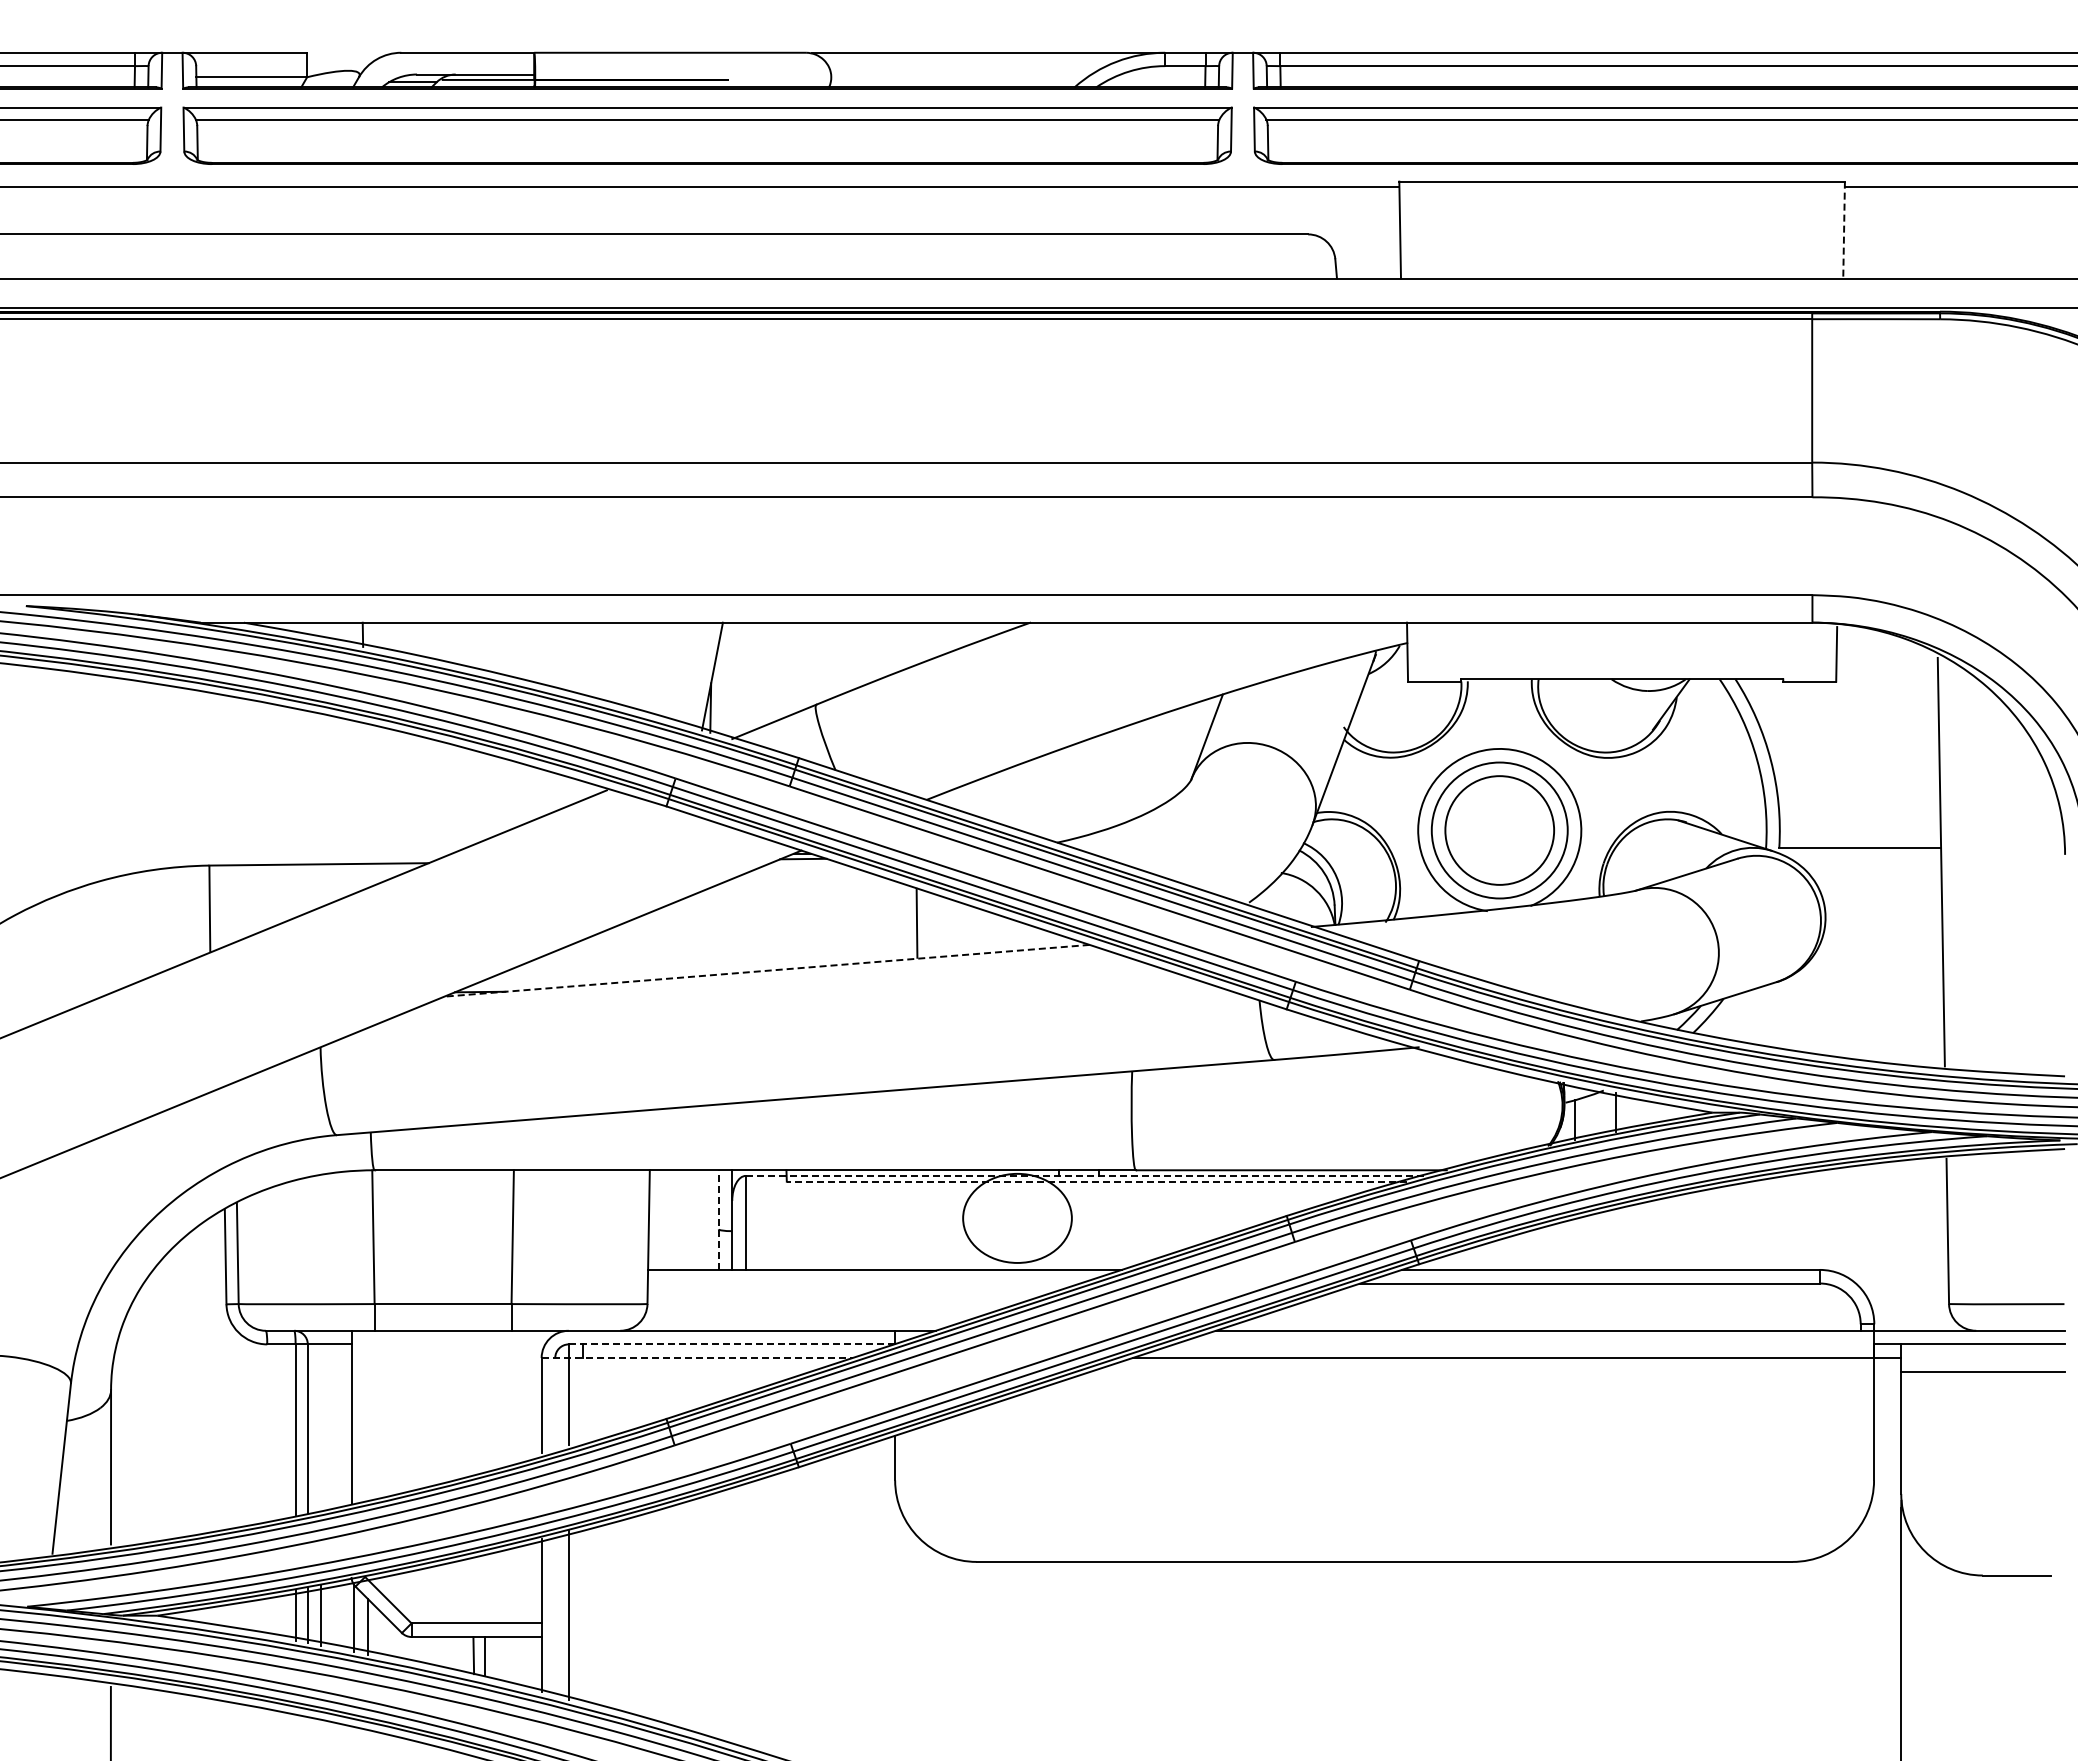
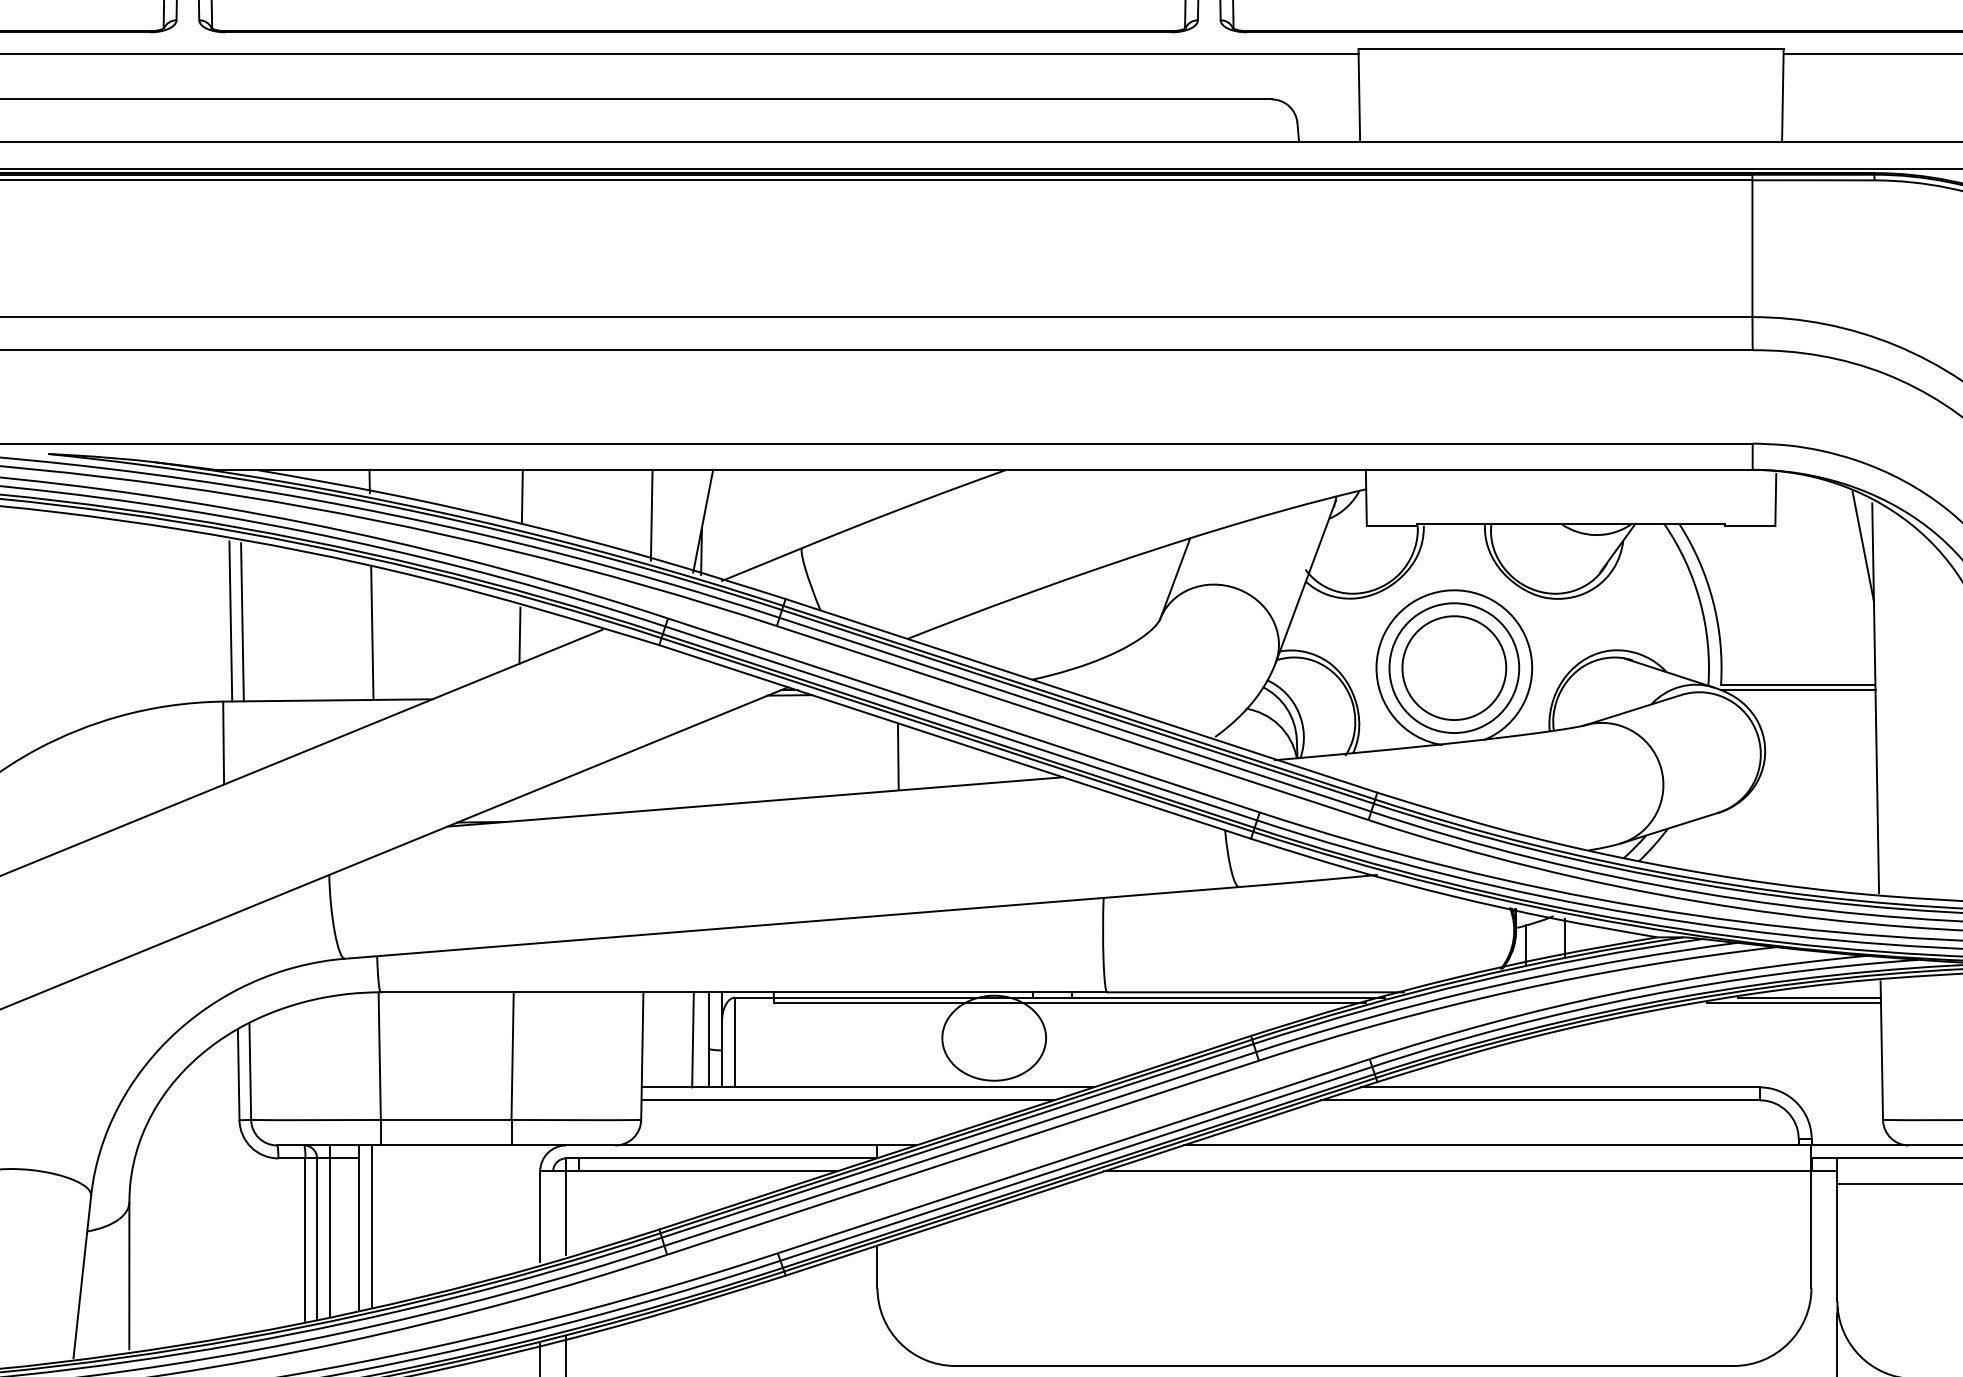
line: (1844, 230) -> (1783, 95), dashed -> solid
line: (522, 650) -> (521, 496), added
line: (658, 669) -> (651, 514), added
line: (1928, 702) -> (1863, 546), added
line: (216, 781) -> (229, 621), added
line: (229, 782) -> (242, 622), added
line: (365, 793) -> (372, 632), added
line: (519, 796) -> (519, 635), added
line: (1860, 853) -> (1798, 690), added
line: (767, 970) -> (755, 801), dashed -> solid
line: (1086, 1175) -> (1060, 997), dashed -> solid
line: (1871, 1175) -> (1809, 997), added
line: (1096, 1181) -> (1069, 1003), dashed -> solid
line: (1855, 1181) -> (1793, 1003), added
line: (701, 1219) -> (692, 1039), added
line: (718, 1220) -> (708, 1040), dashed -> solid
line: (863, 1283) -> (847, 1100), added
line: (732, 1344) -> (722, 1158), dashed -> solid
line: (697, 1357) -> (688, 1170), dashed -> solid
line: (365, 1415) -> (372, 1226), added
line: (321, 1420) -> (330, 1231), added

